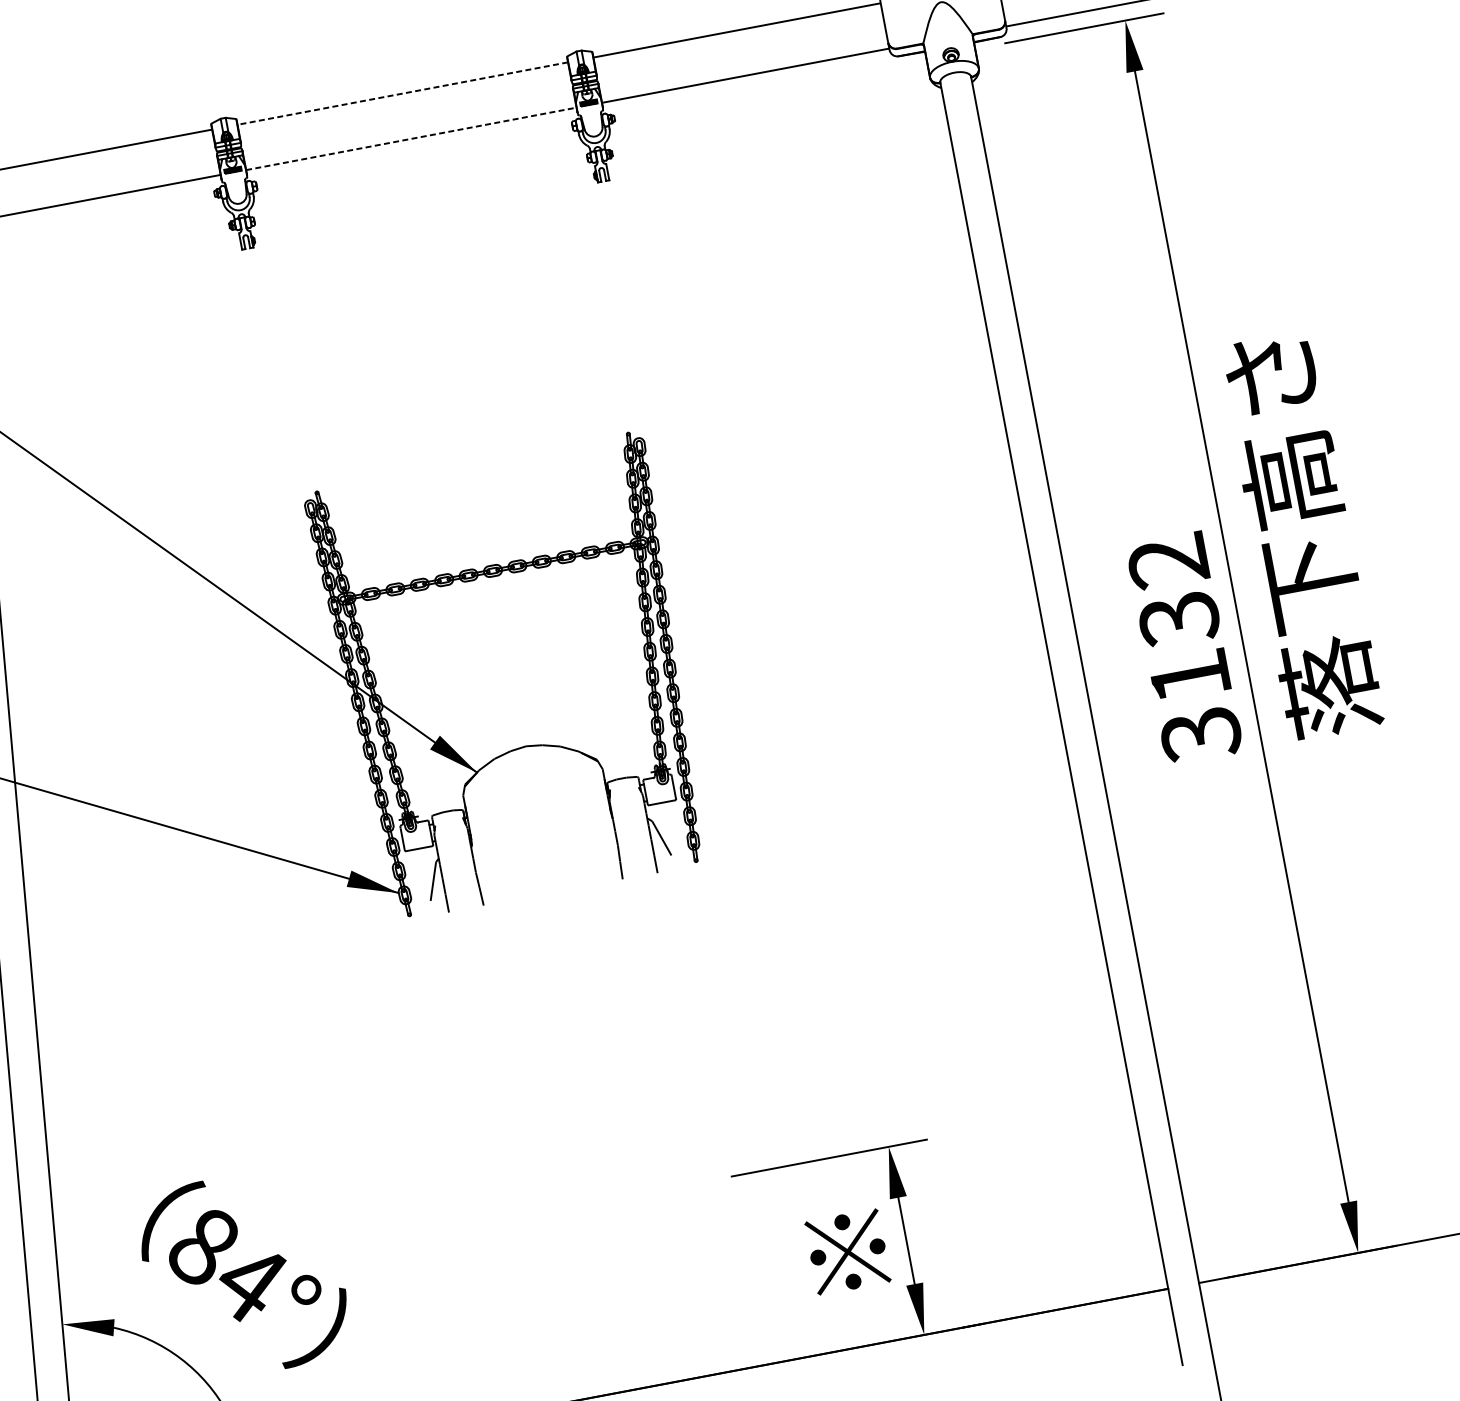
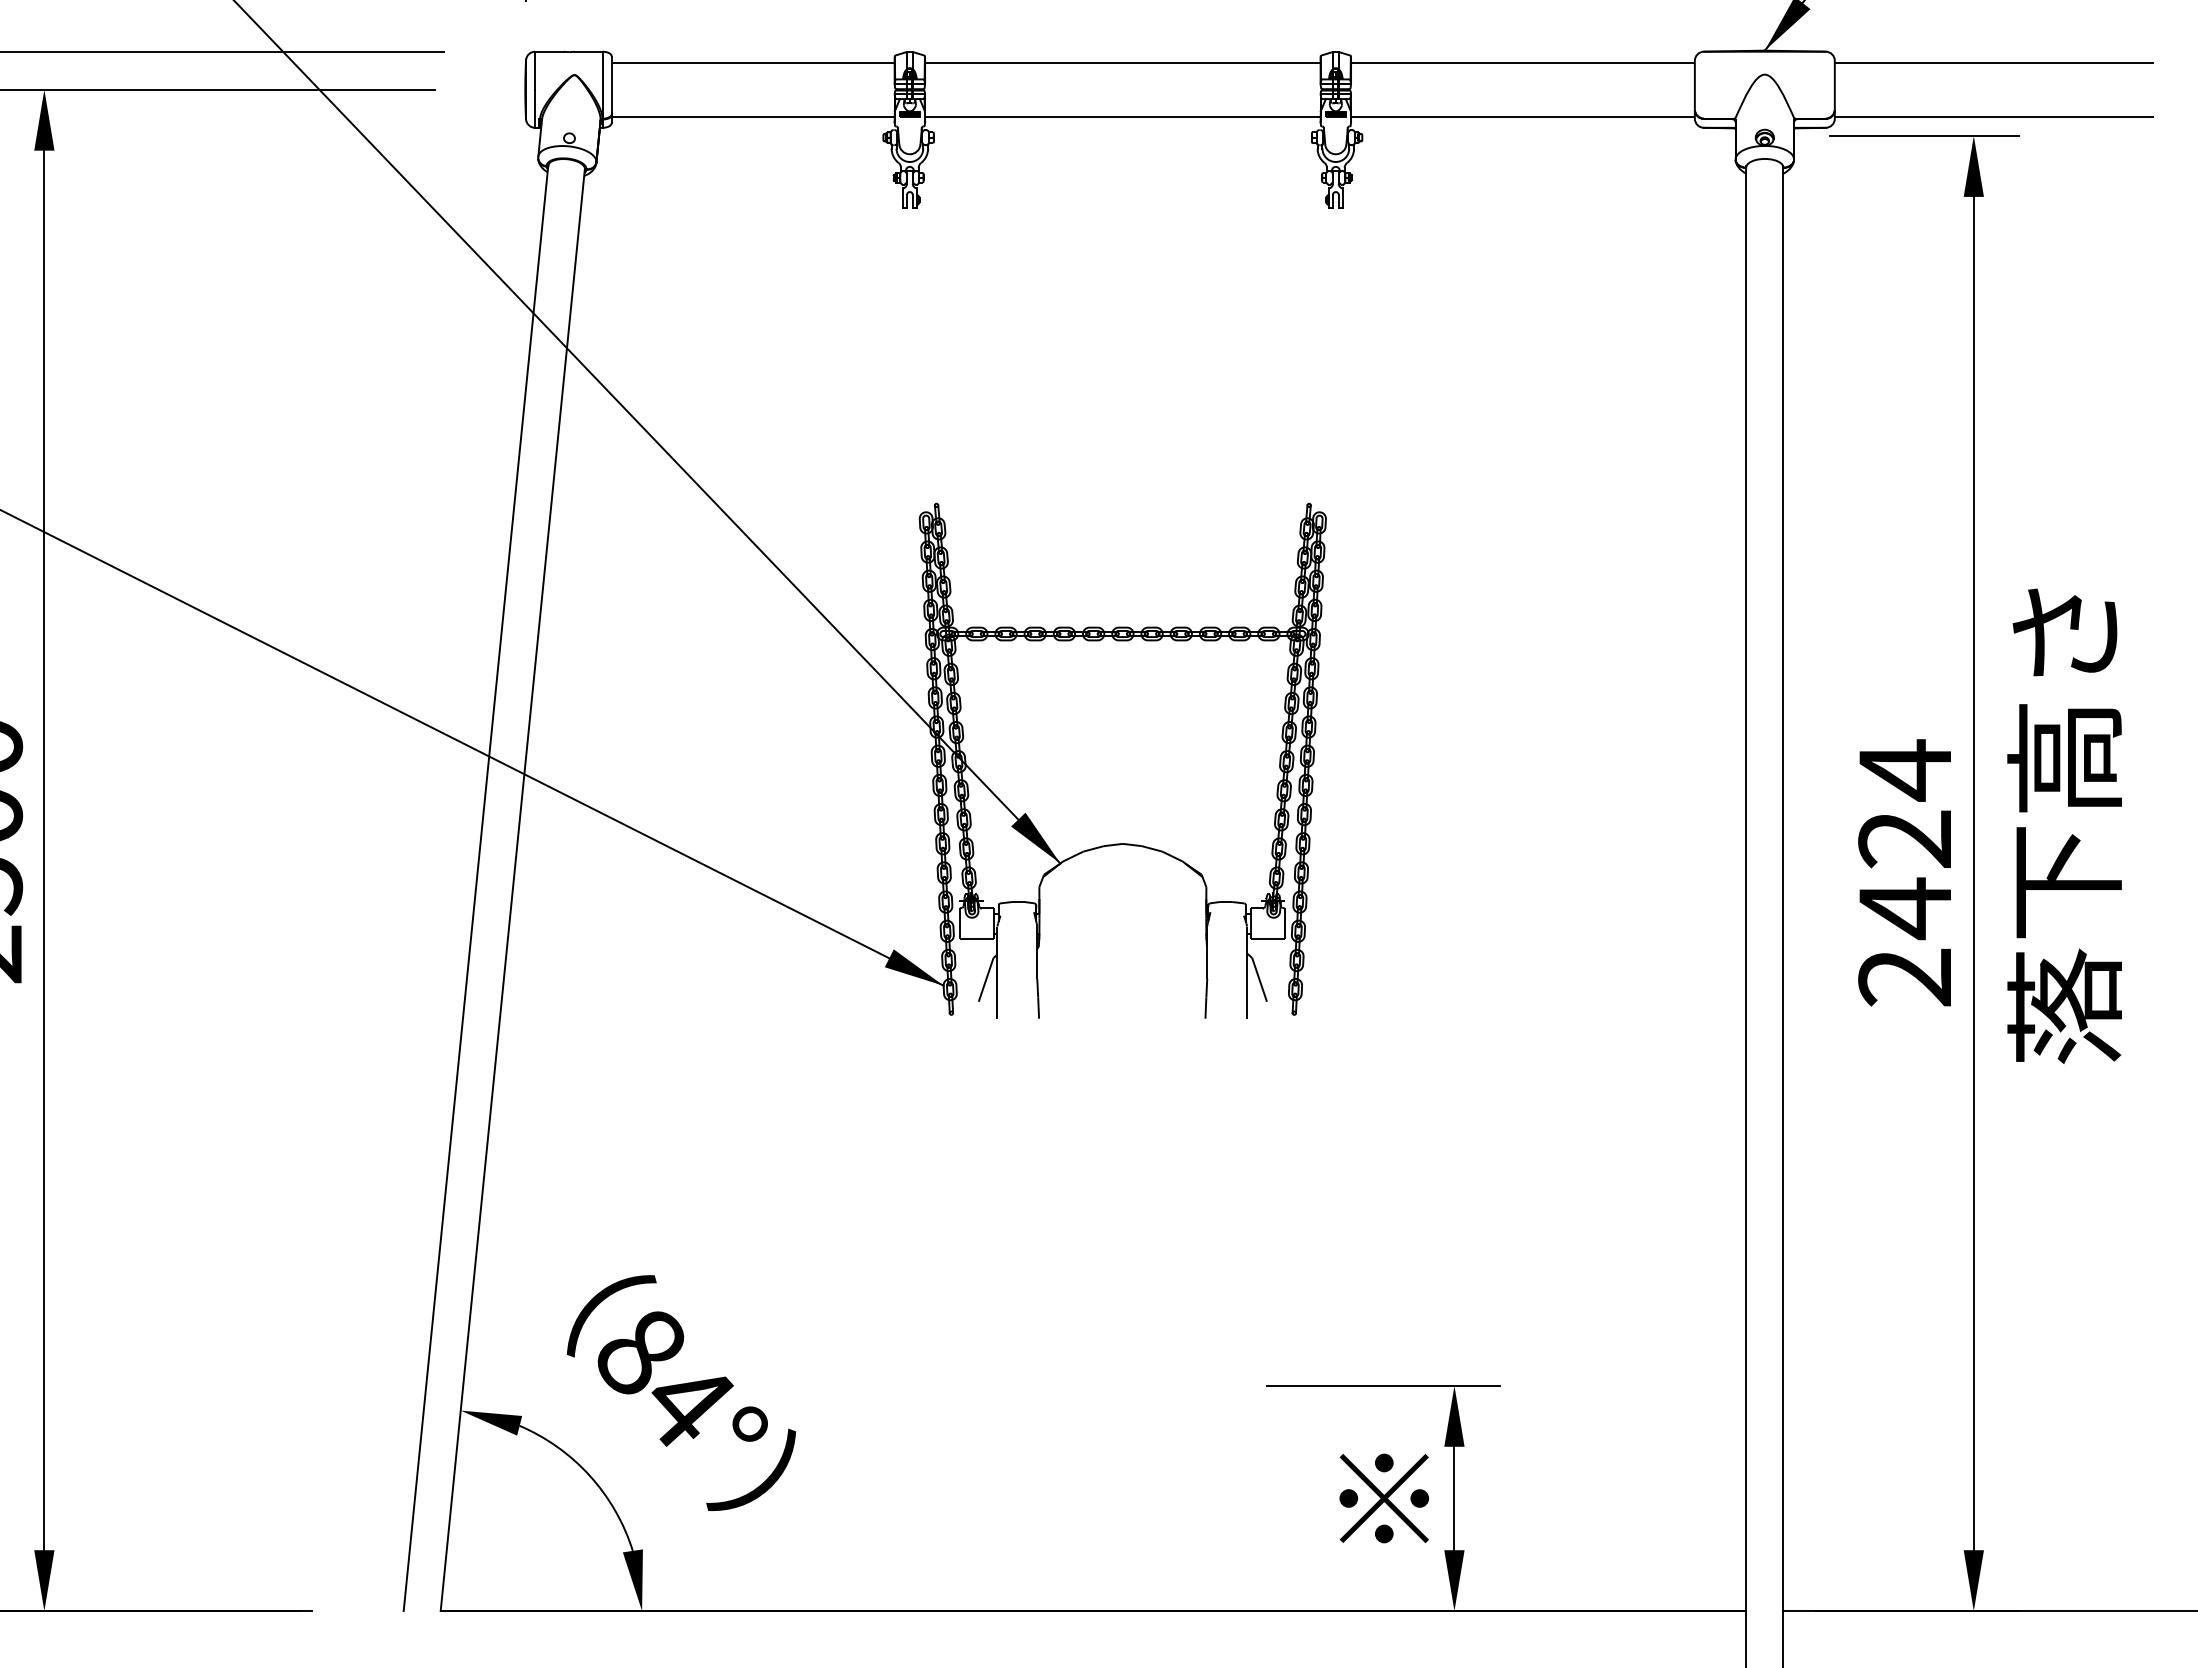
line: (402, 93) -> (1122, 62), dashed -> solid
line: (411, 138) -> (1122, 116), dashed -> solid
text: (1301, 535) -> (2064, 825), moved
text: (1184, 647) -> (1905, 873), 3132 -> 2424

